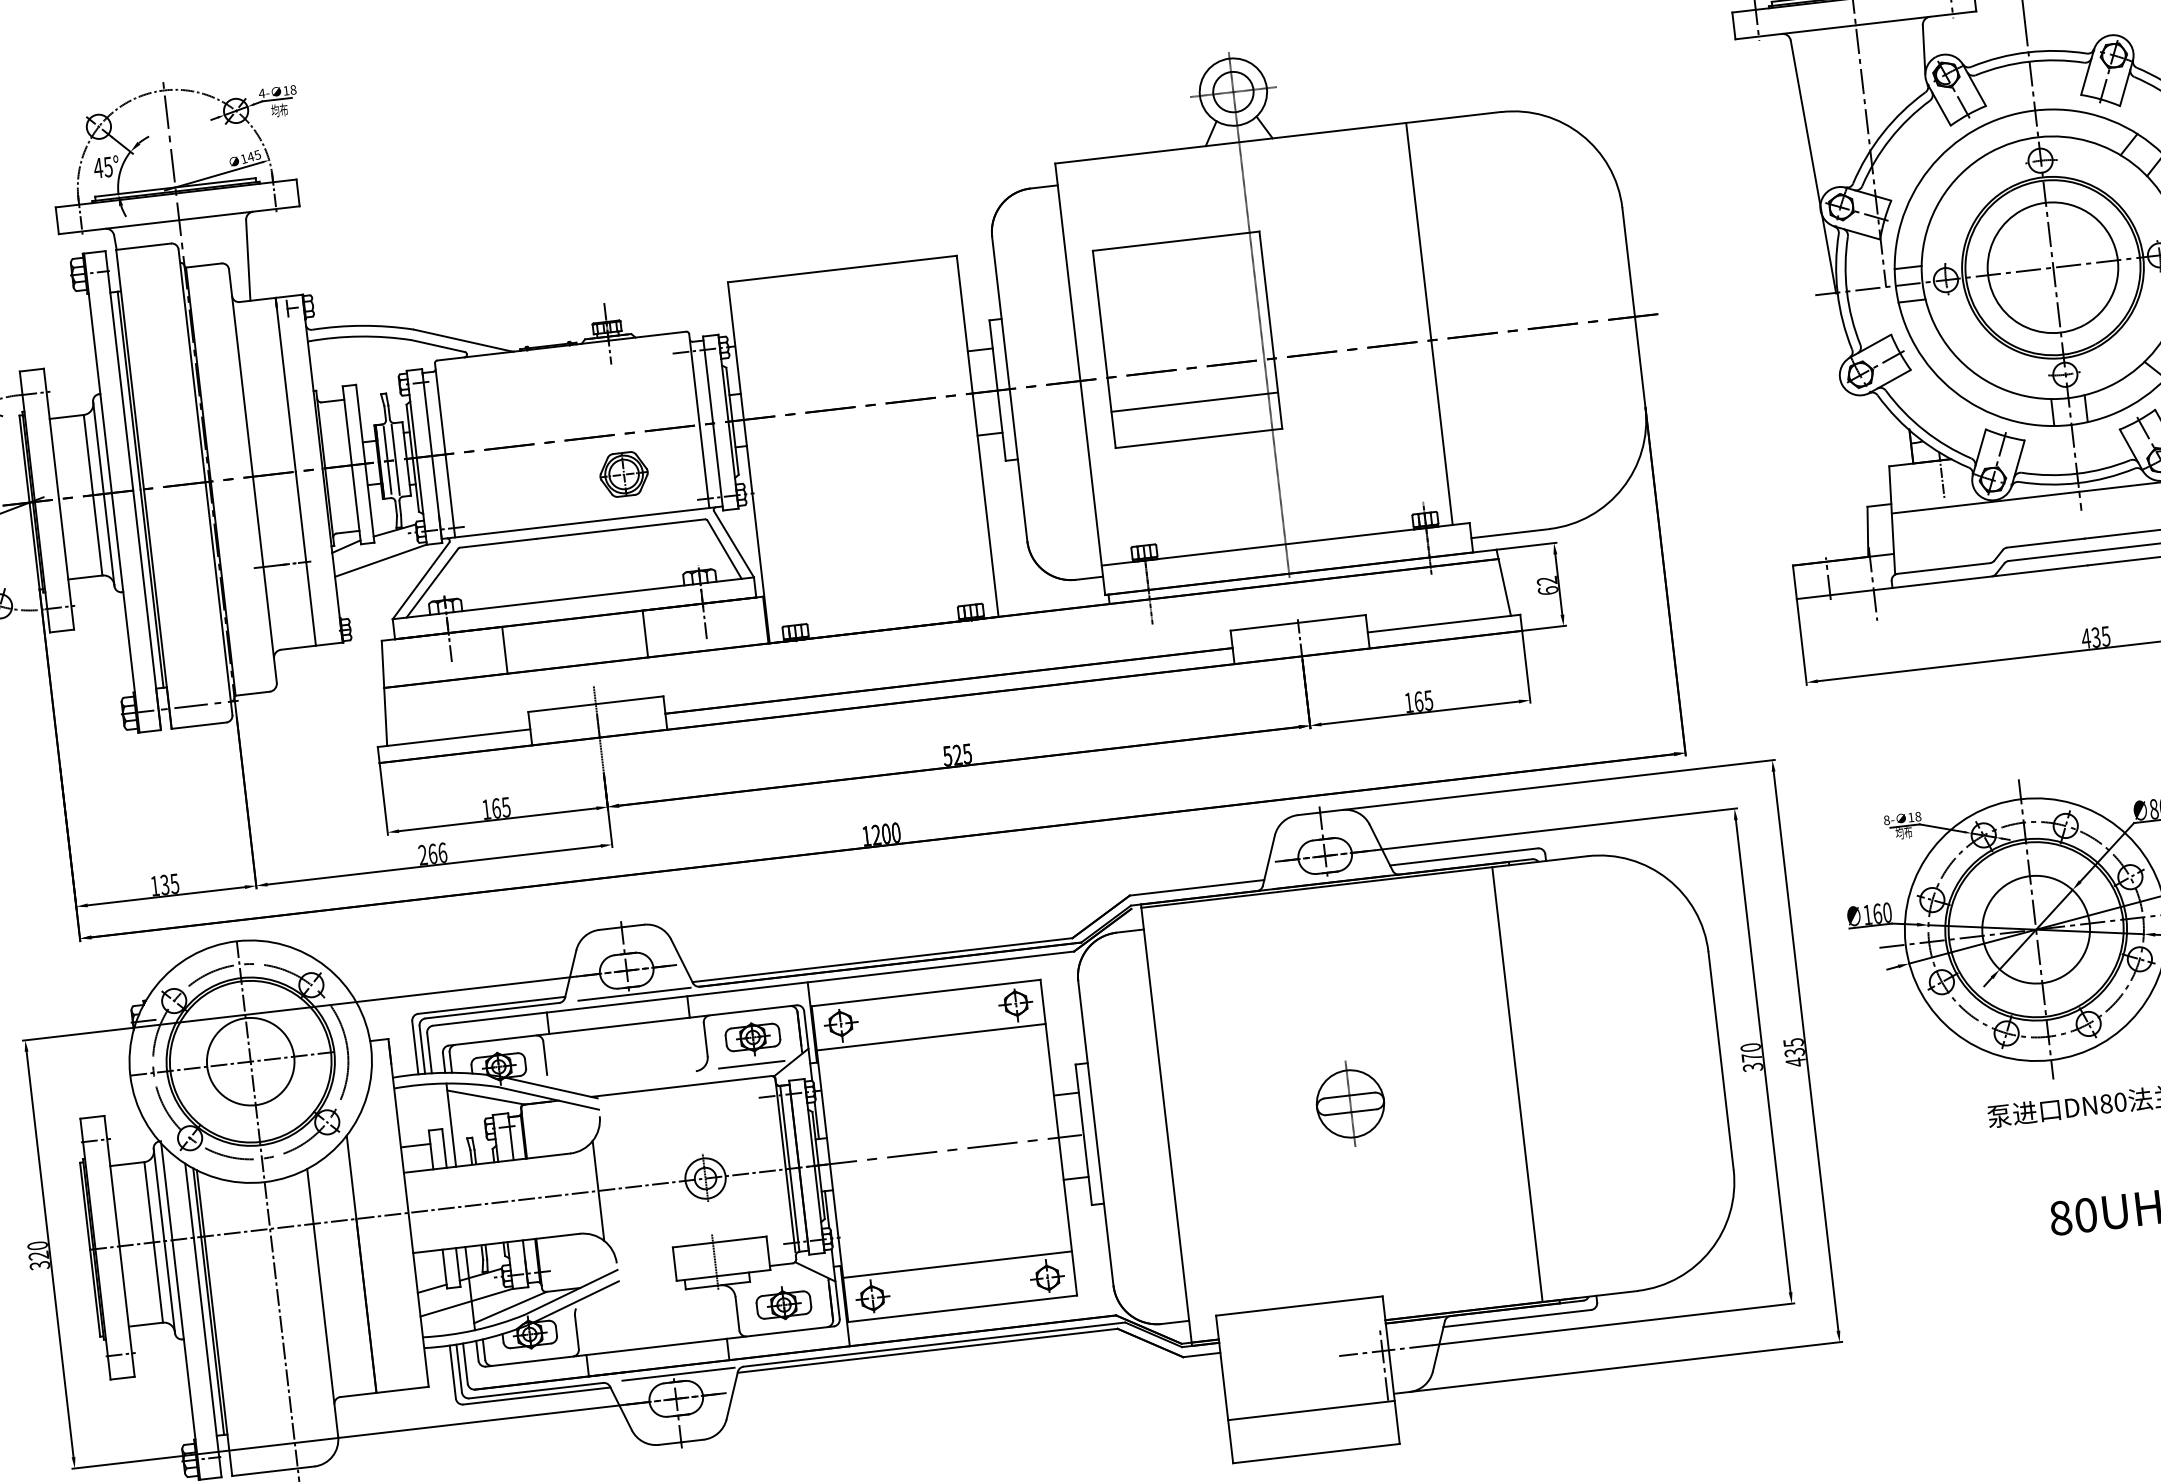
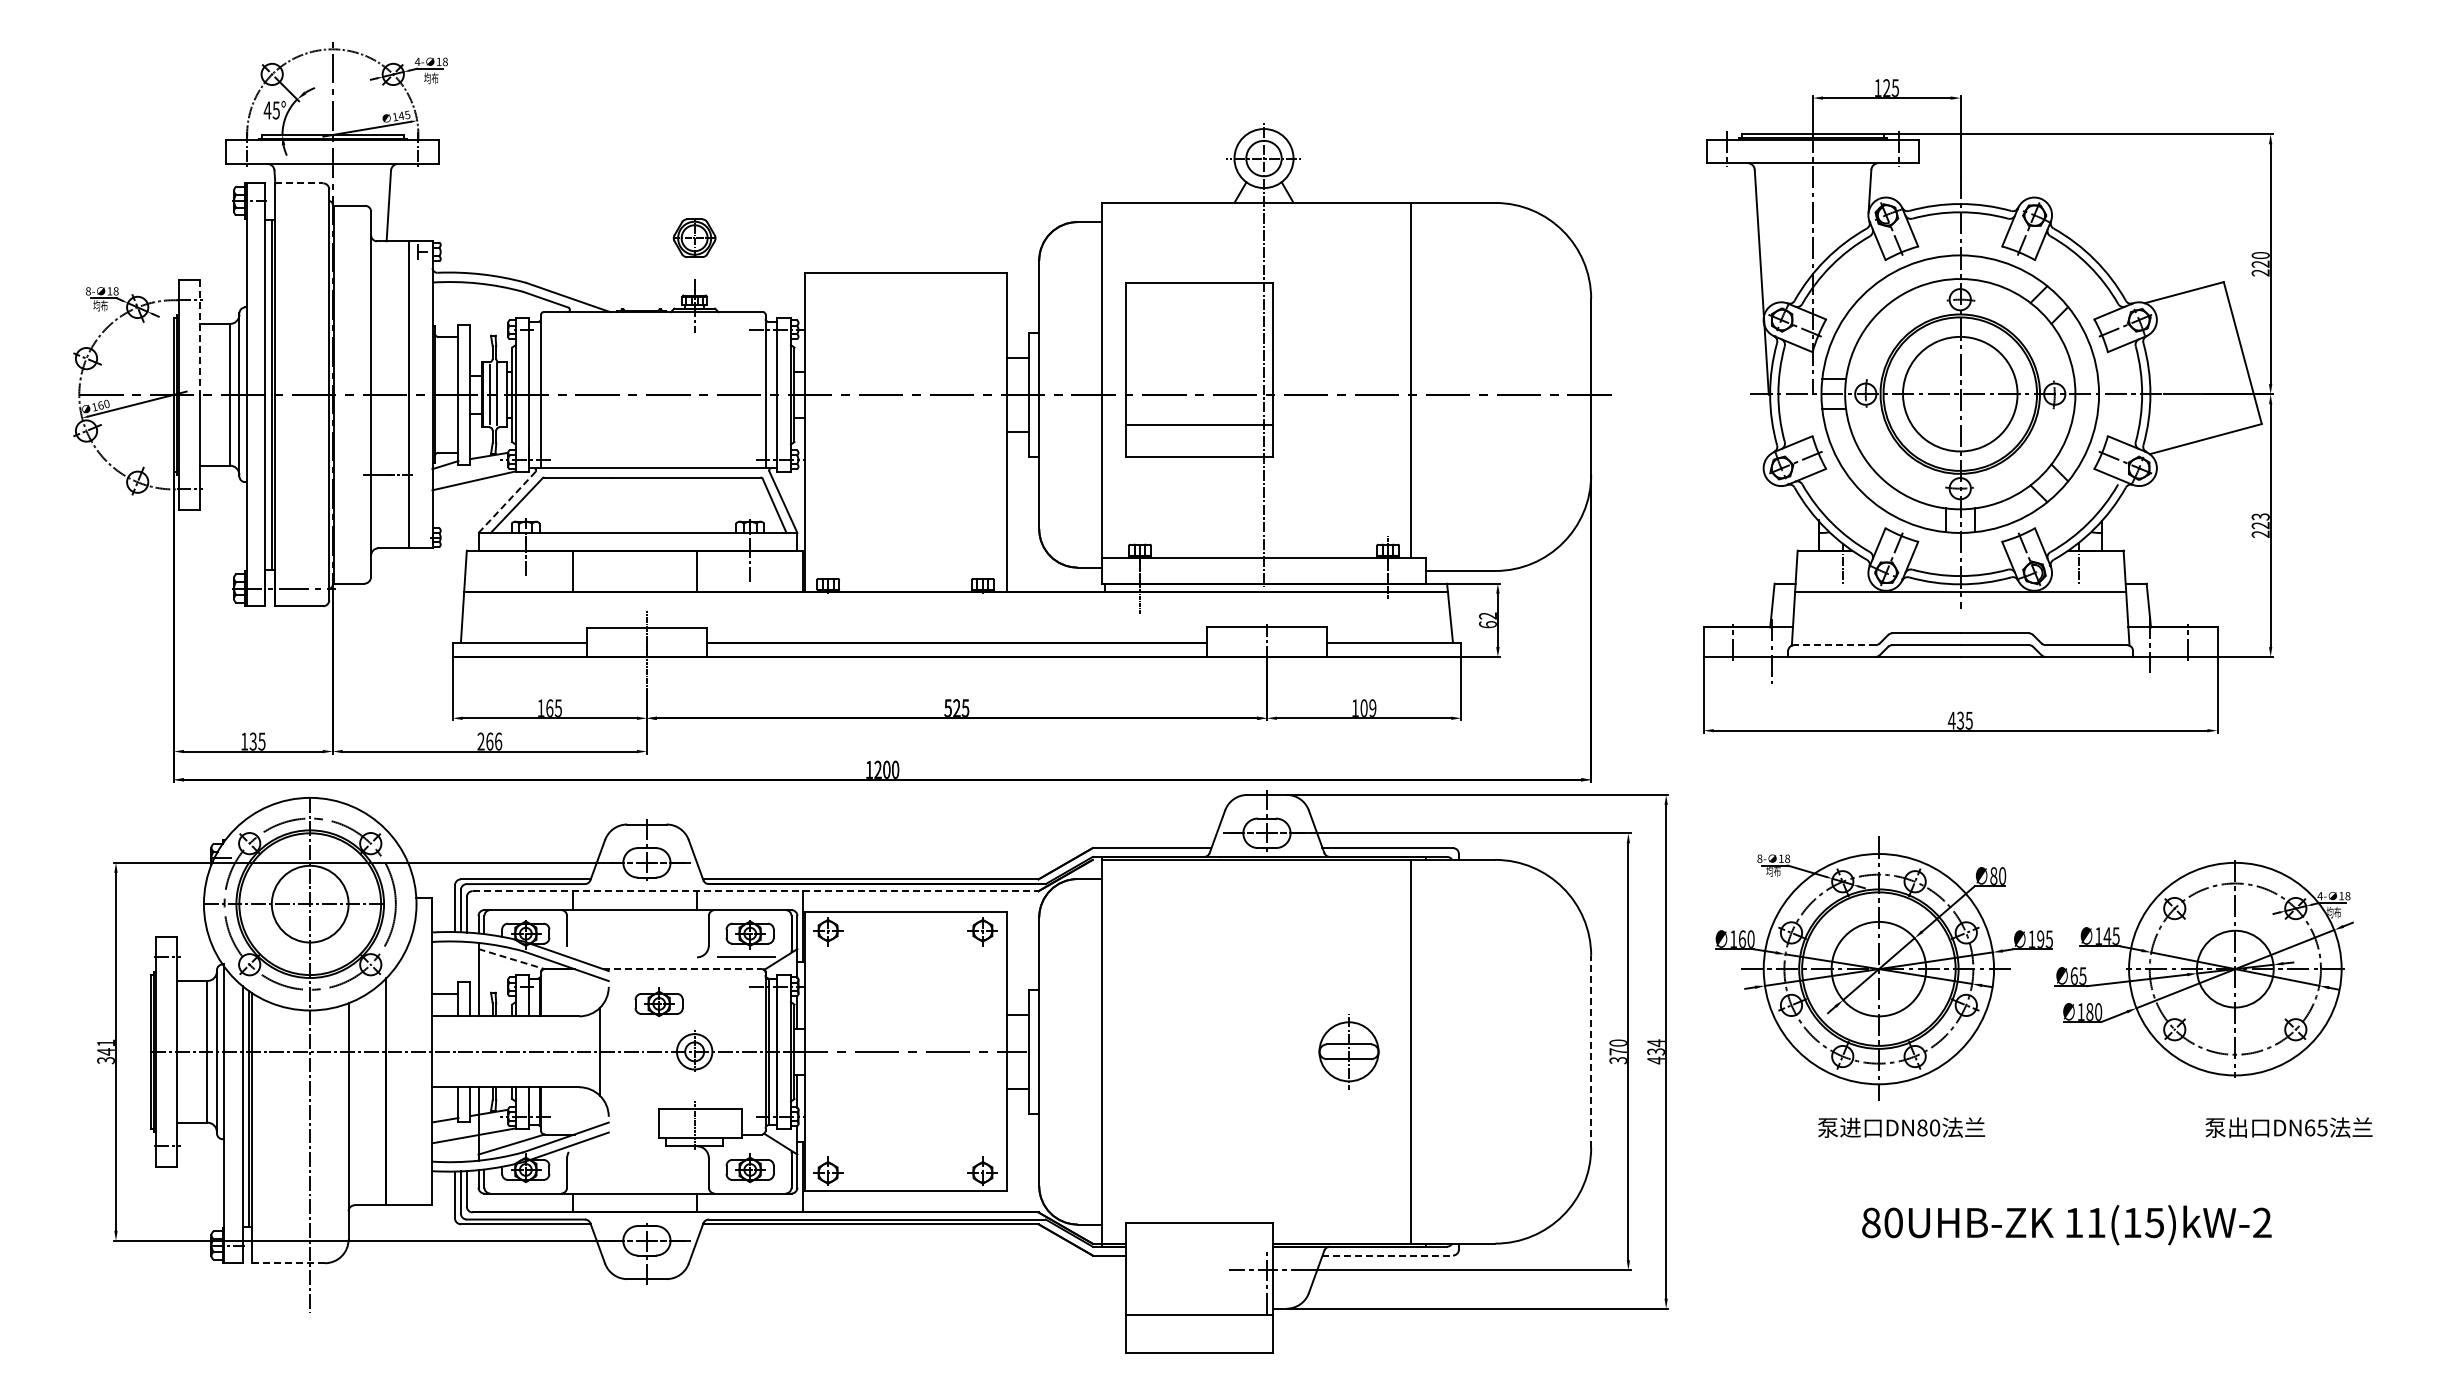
line: (144, 246) -> (299, 183), solid -> dashed
line: (51, 434) -> (199, 337), solid -> dashed
part: (623, 473) -> (694, 237), moved
line: (1943, 568) -> (1834, 645), solid -> dashed
line: (421, 580) -> (507, 502), solid -> dashed
text: (1423, 700) -> (1368, 707), 165 -> 109
line: (753, 988) -> (755, 891), solid -> dashed
line: (633, 994) -> (650, 884), removed
line: (931, 1037) -> (905, 951), removed
text: (1792, 1043) -> (1655, 1043), 435 -> 434
line: (1721, 1060) -> (1591, 1051), solid -> dashed
line: (682, 1086) -> (683, 969), solid -> dashed
line: (485, 1097) -> (511, 959), solid -> dashed
part: (1349, 1103) -> (1348, 1051), moved
part: (658, 1127) -> (658, 1002), added
text: (37, 1250) -> (105, 1047), 320 -> 341
line: (957, 1264) -> (905, 1152), removed
line: (1518, 1318) -> (1388, 1255), solid -> dashed
line: (677, 1374) -> (650, 1219), removed
line: (274, 1471) -> (289, 1263), solid -> dashed

